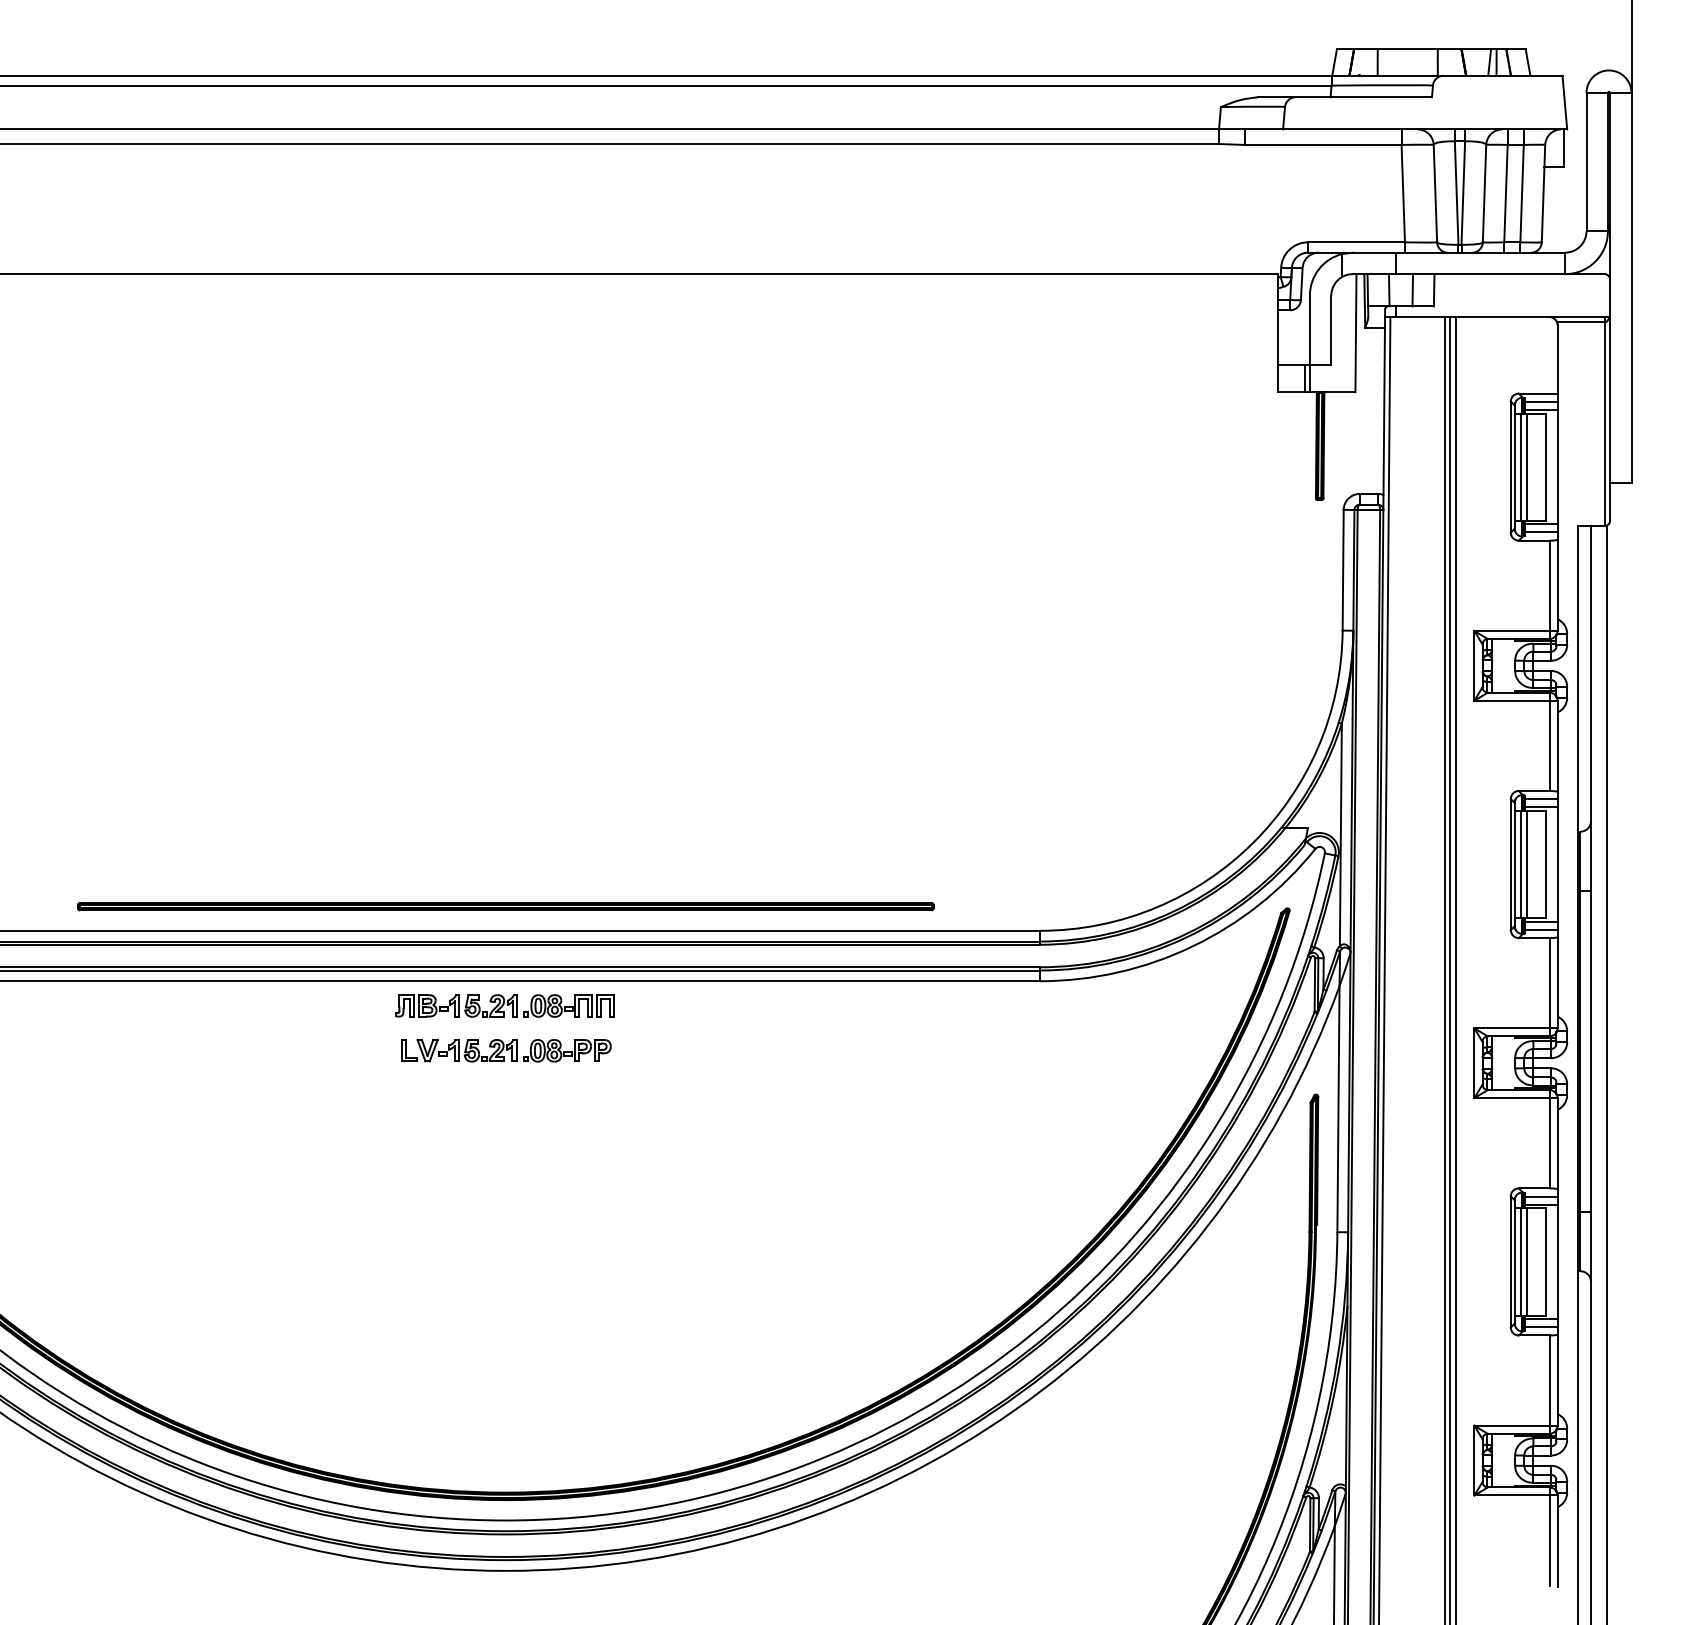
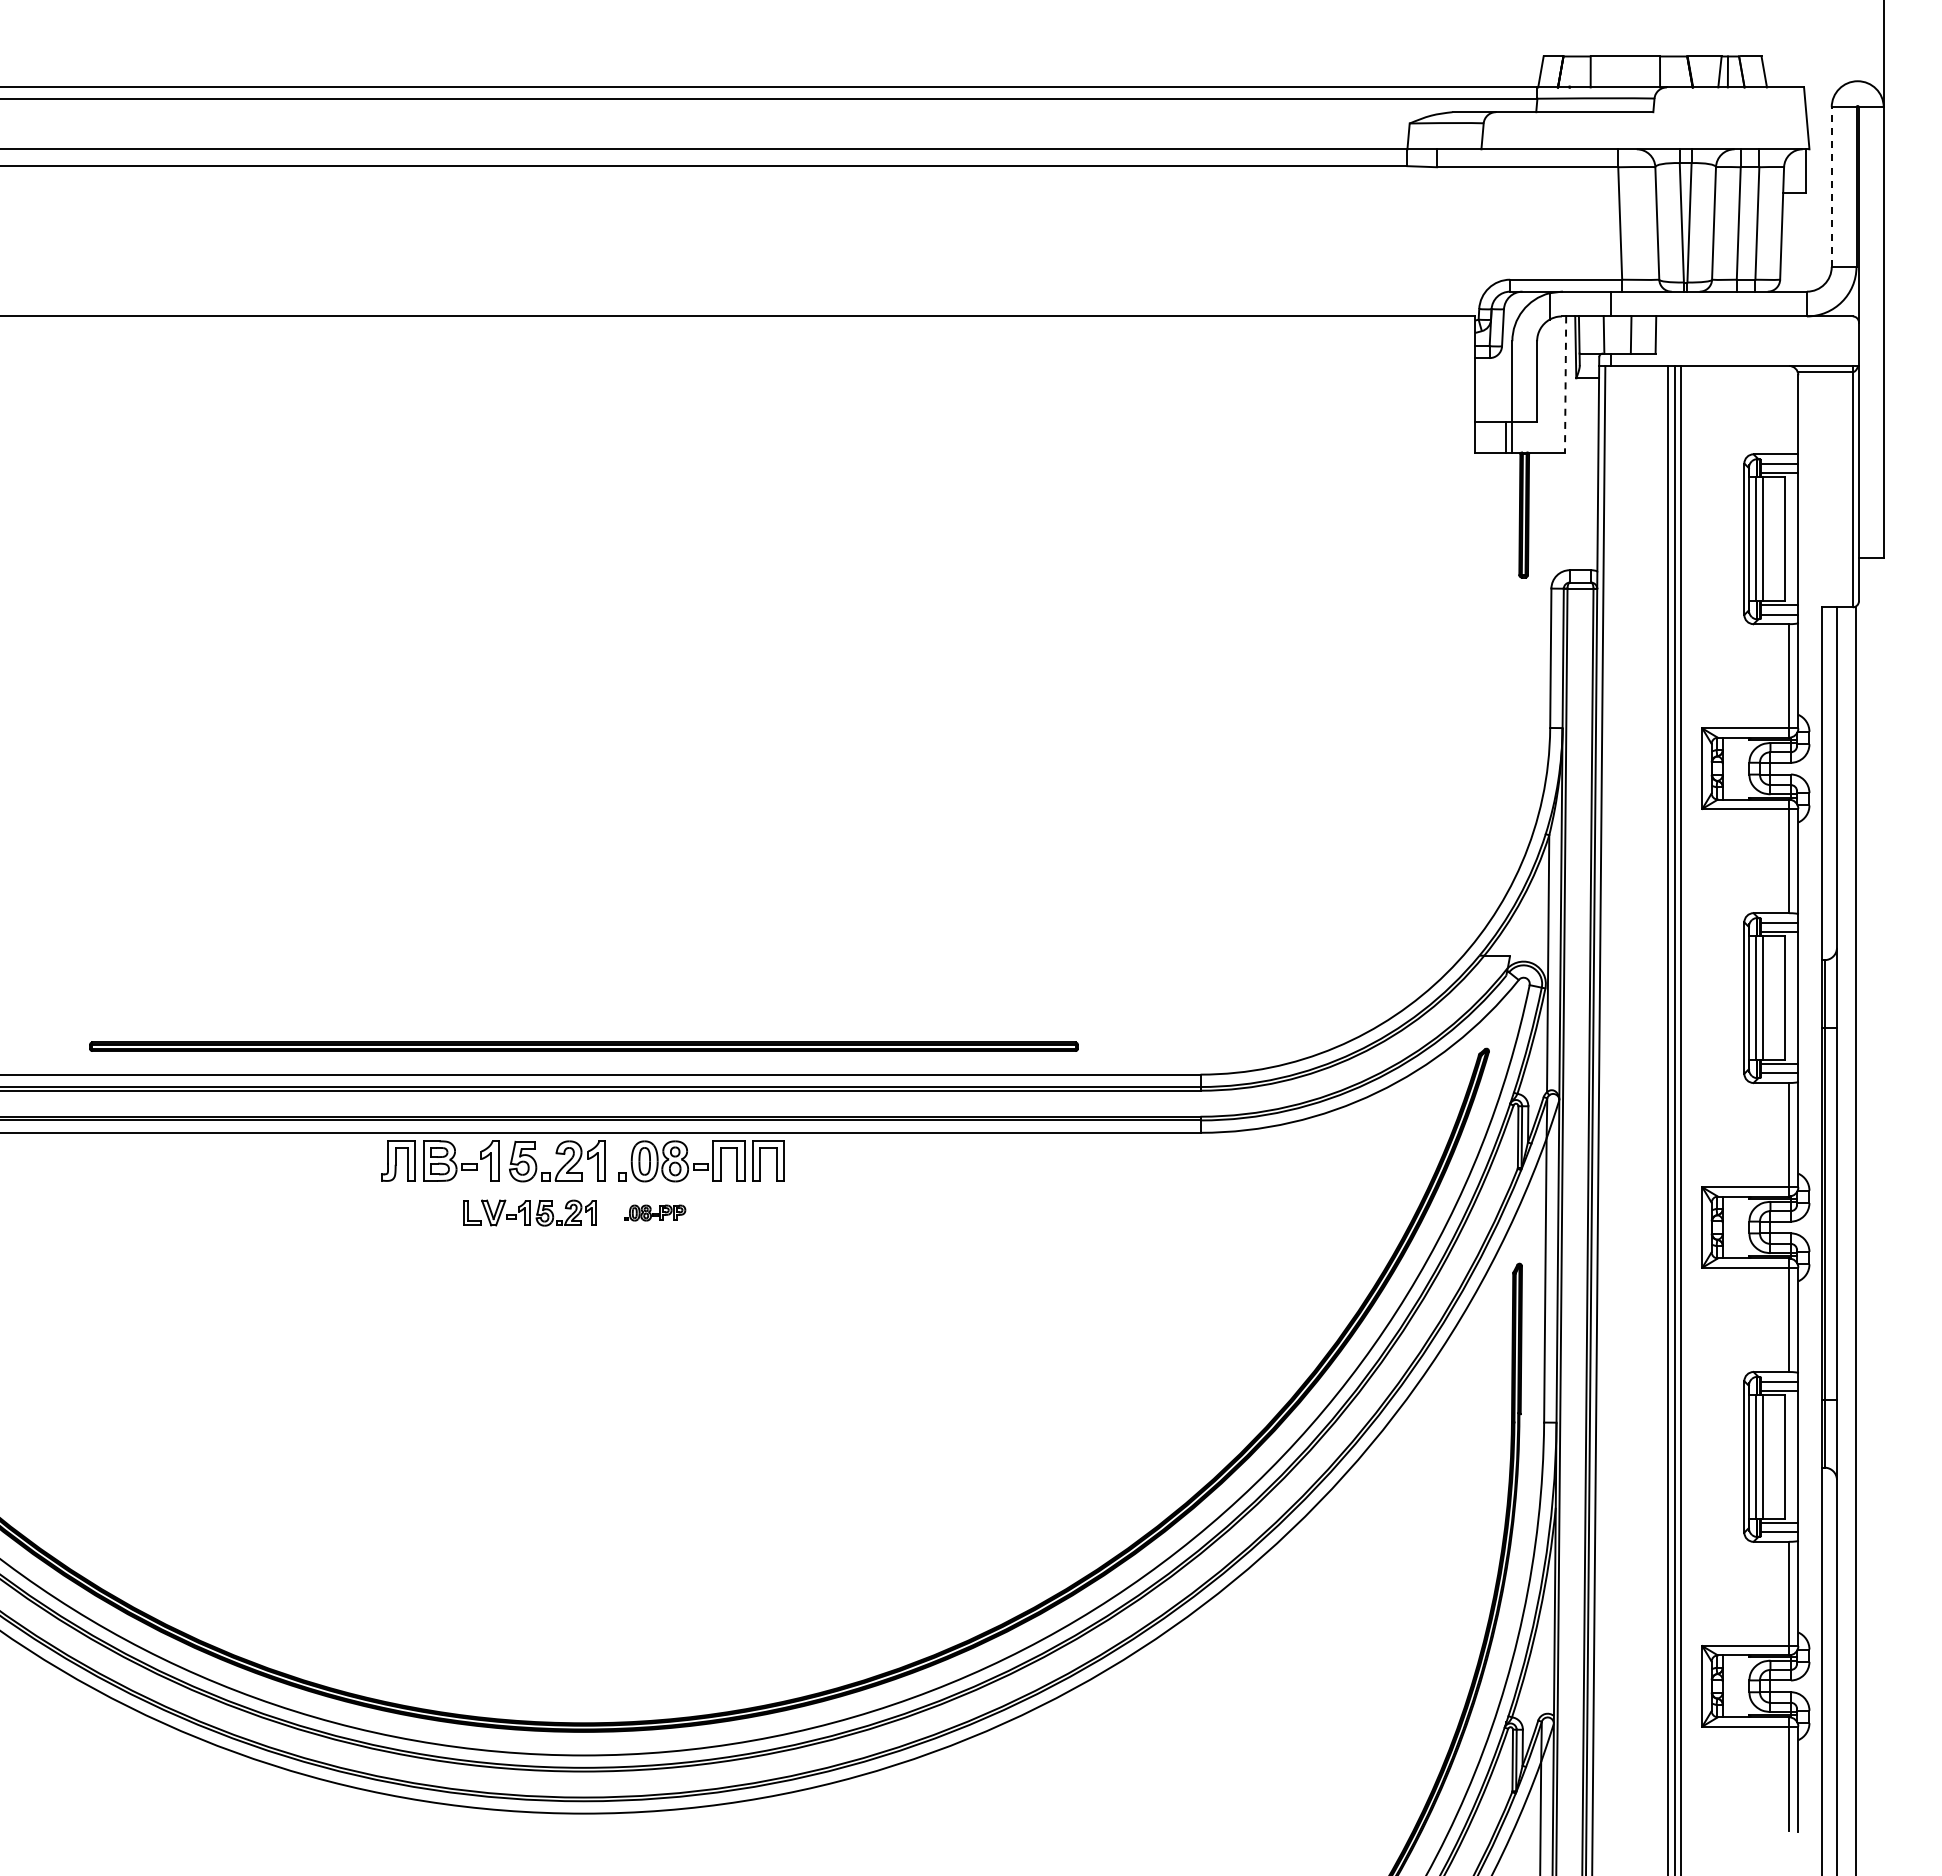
line: (1586, 162) -> (1831, 187), solid -> dashed
line: (1355, 333) -> (1565, 385), solid -> dashed
part: (504, 1006) -> (582, 1161), size x1.6
part: (567, 1050) -> (655, 1212), size x0.6

